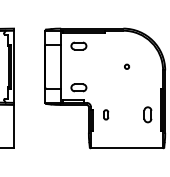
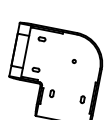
part: (78, 45) -> (41, 38), size x0.62
part: (78, 87) -> (35, 69), size x0.62
part: (147, 114) -> (82, 99), size x0.62

